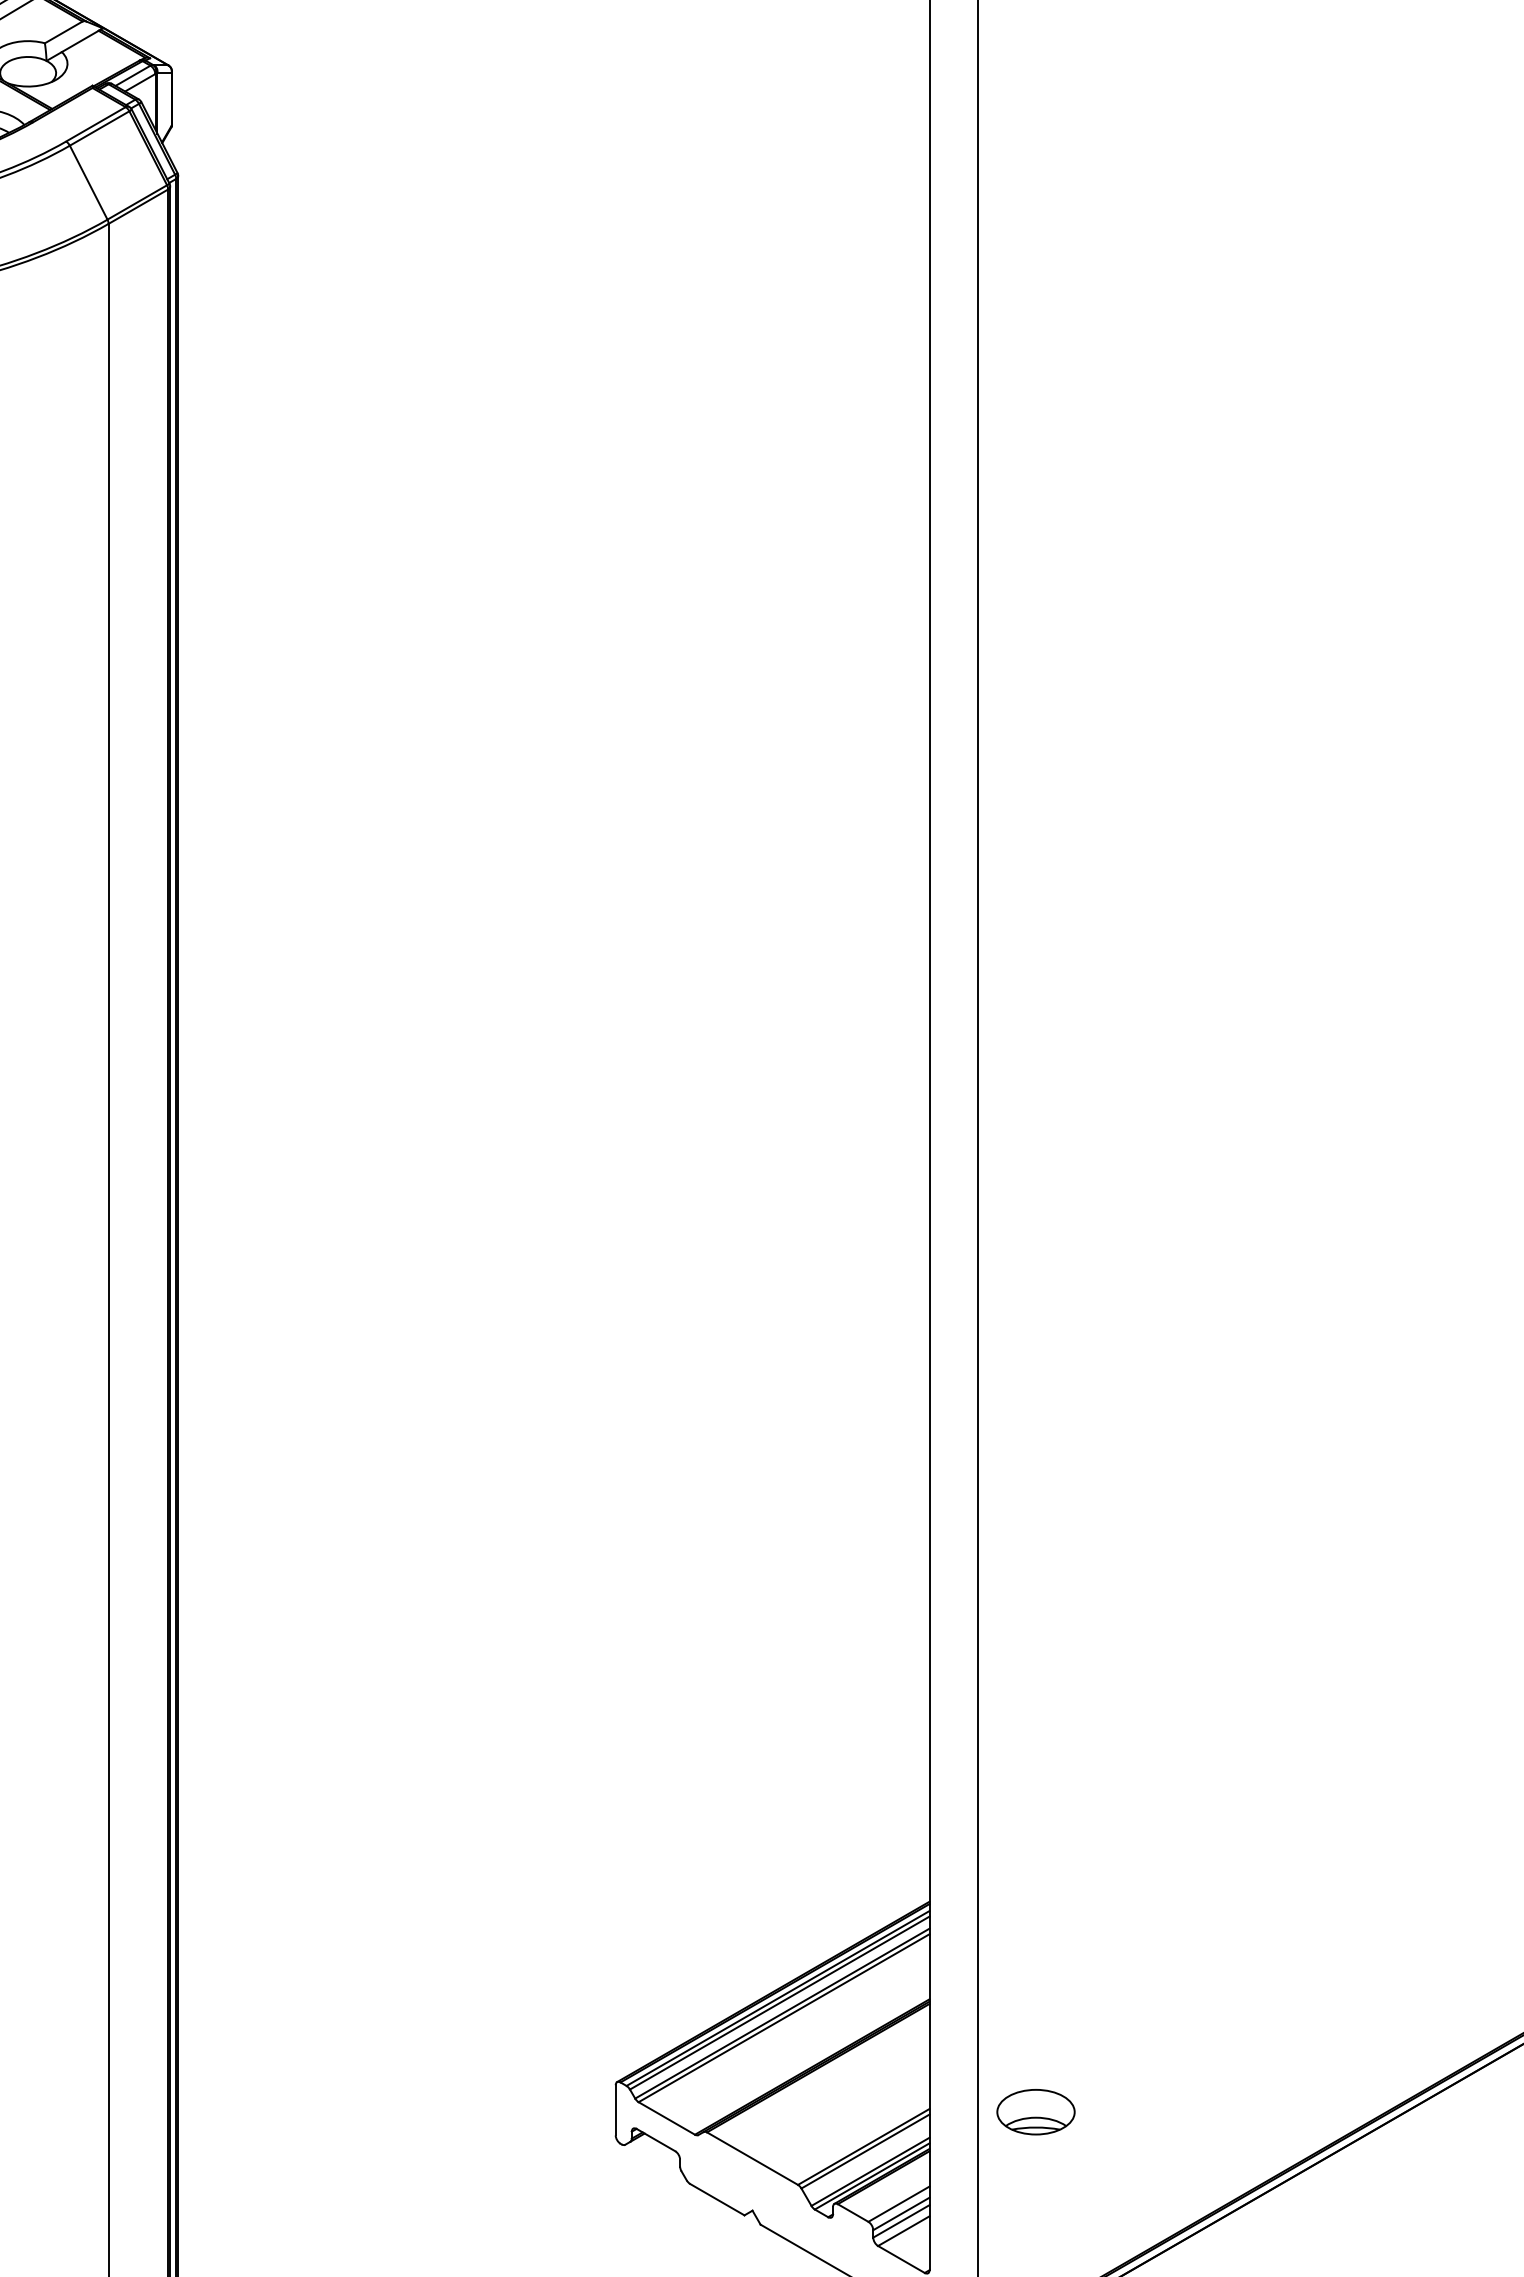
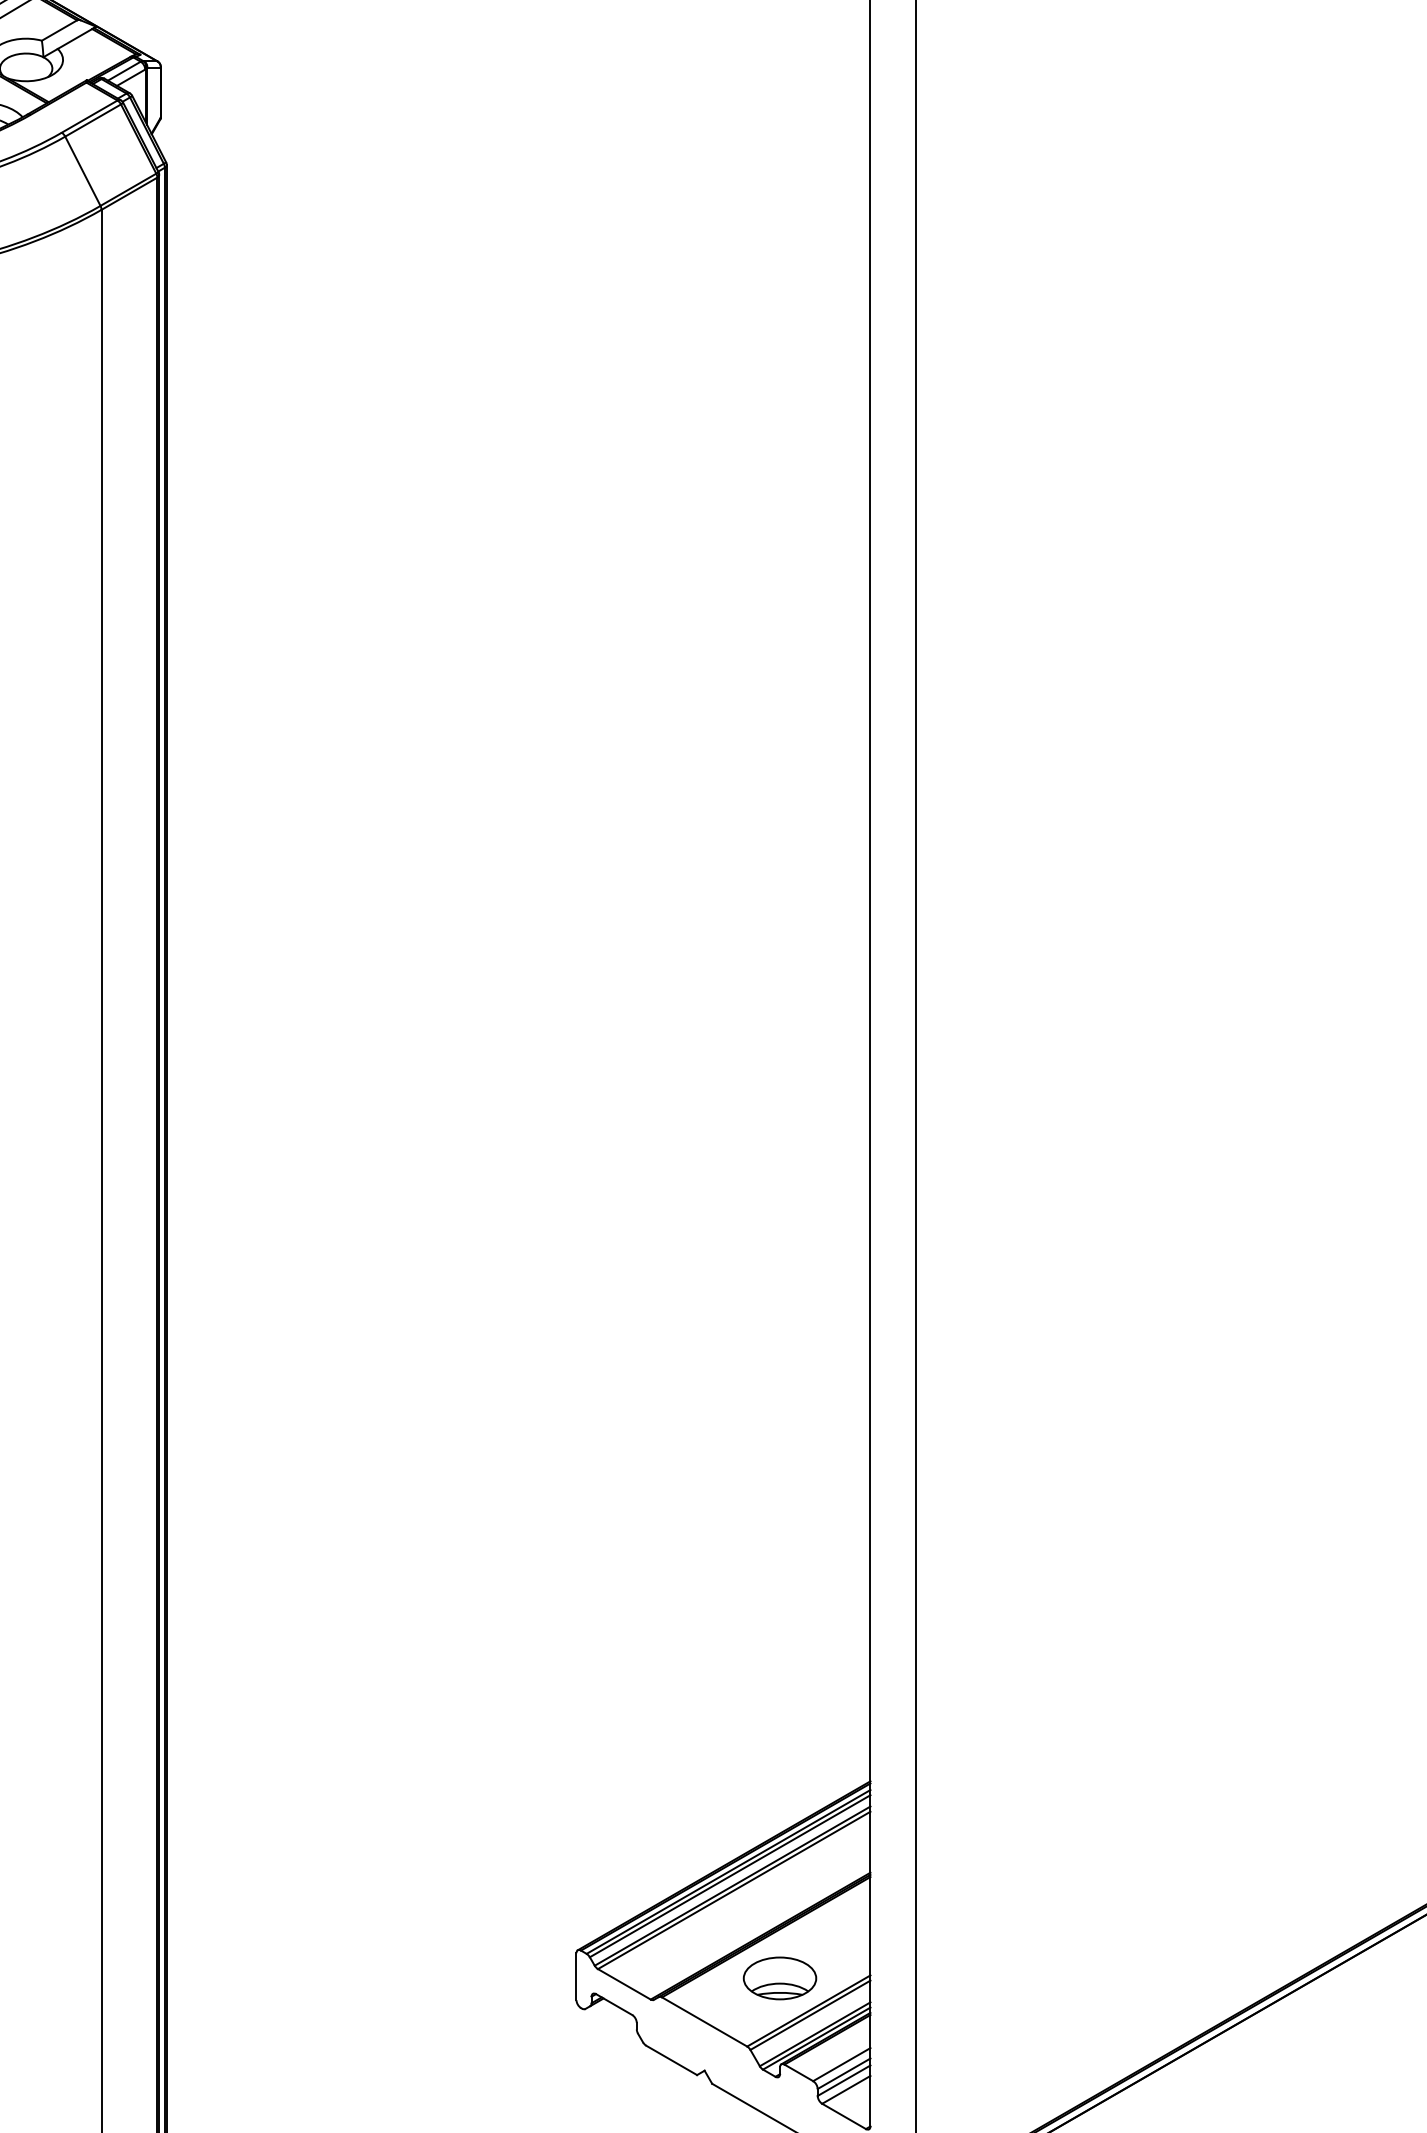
part: (1035, 2112) -> (779, 1978), moved

